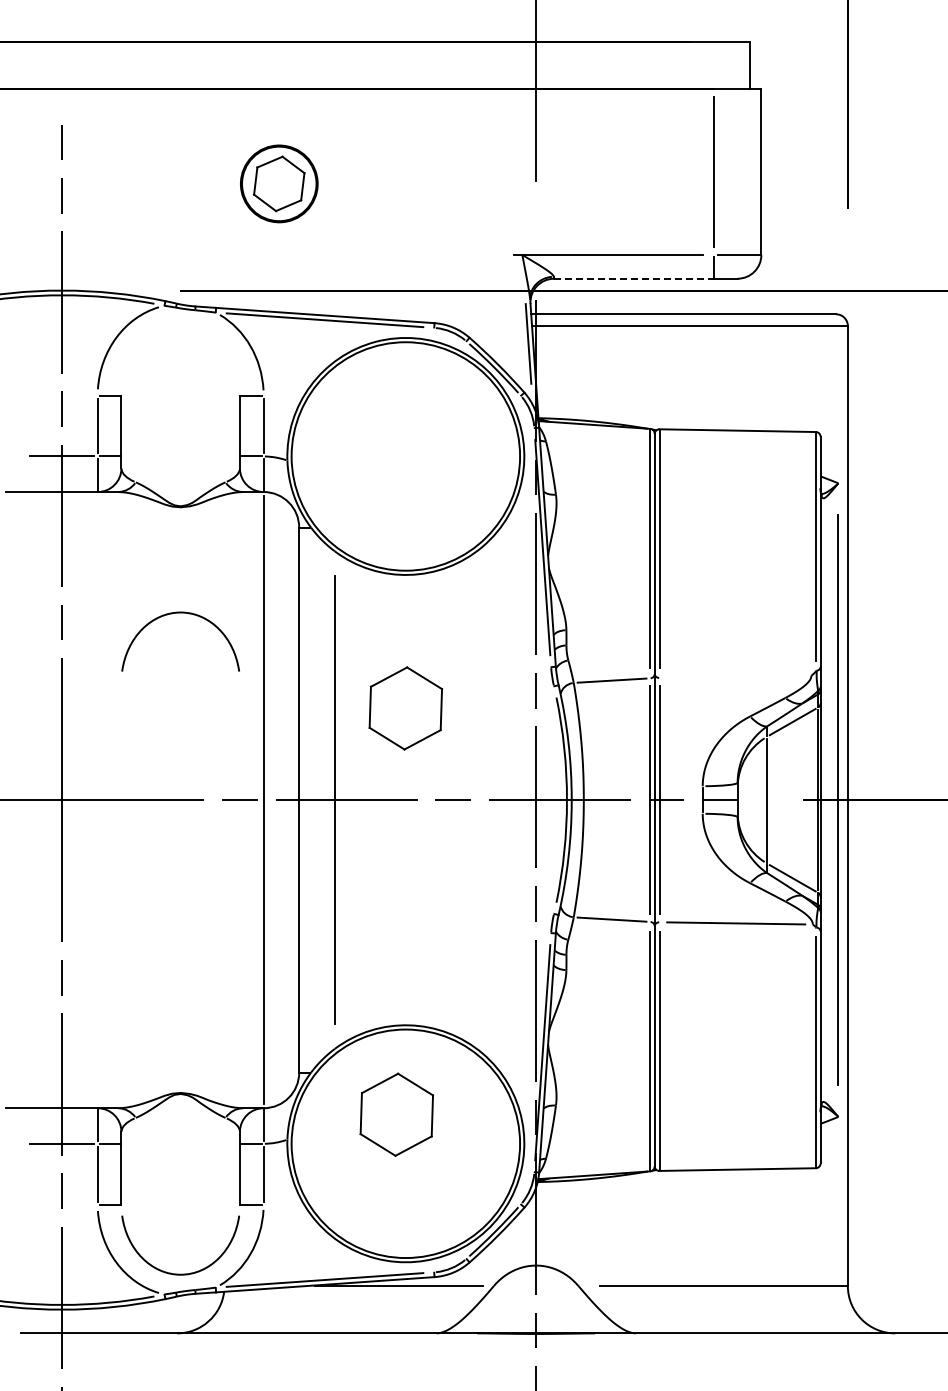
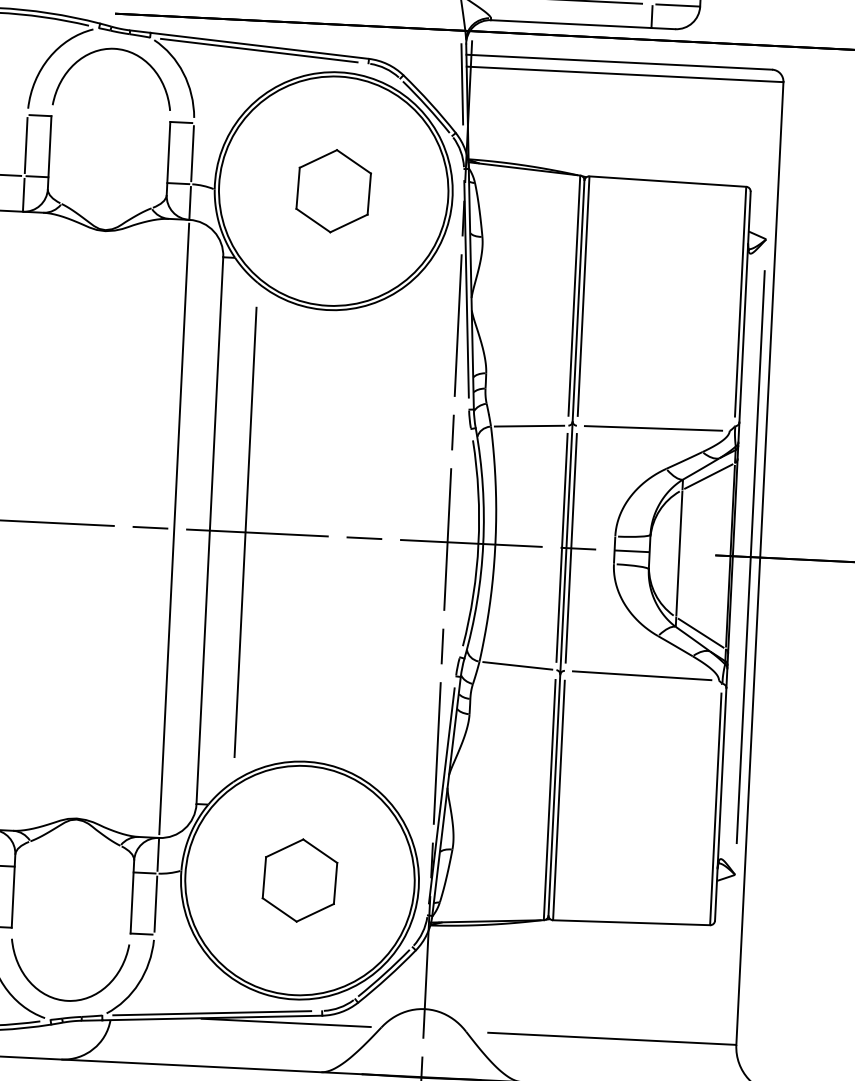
line: (634, 278) -> (571, 23), dashed -> solid
curve: (180, 613) -> (114, 49), moved
line: (735, 676) -> (653, 428), added
part: (405, 708) -> (333, 191), moved
part: (396, 1114) -> (299, 880), moved

